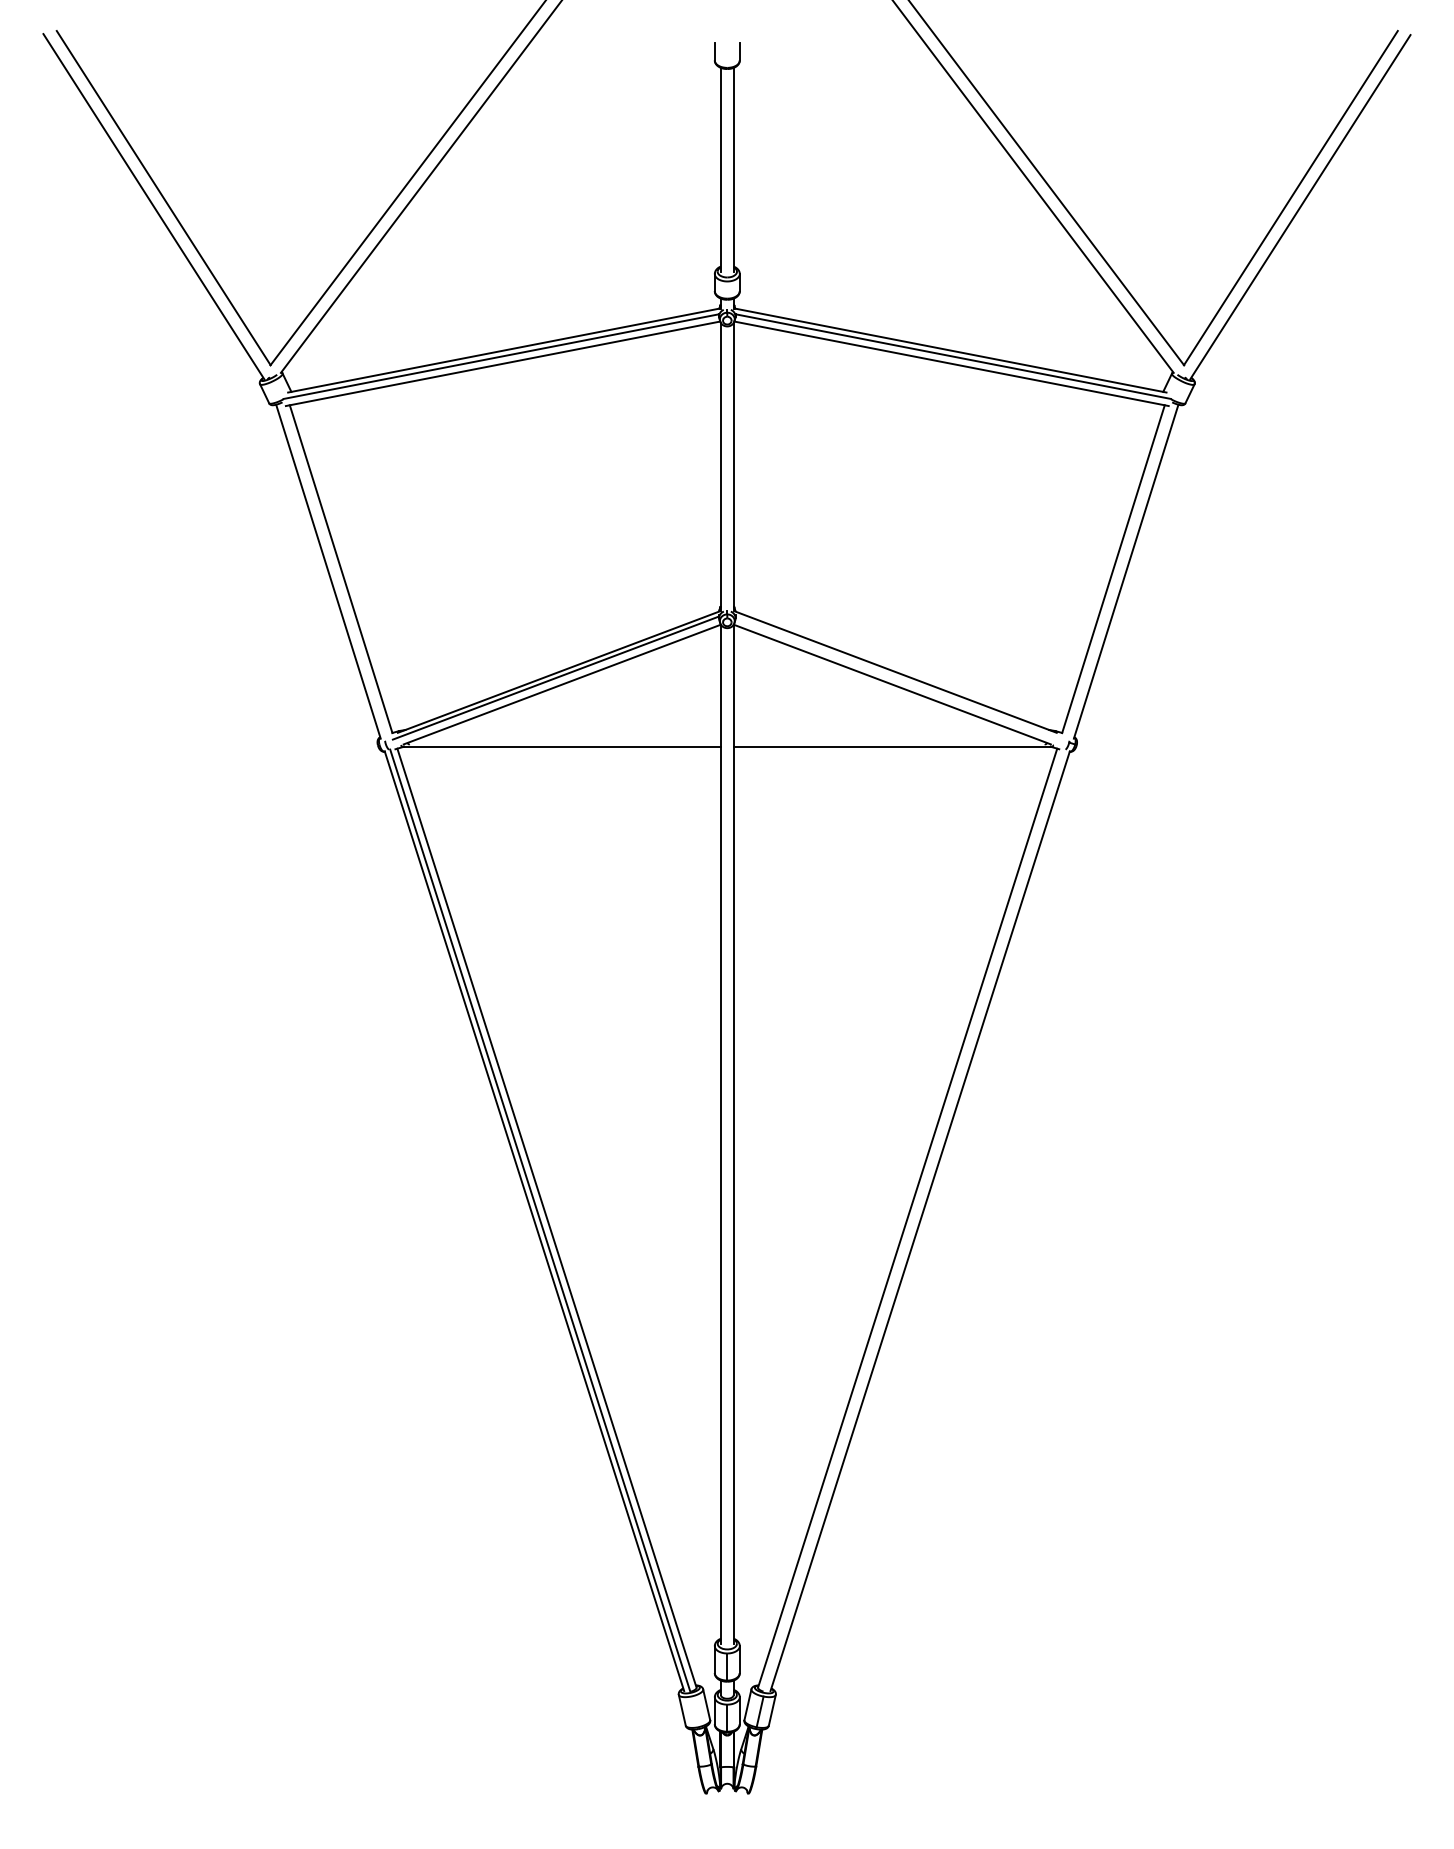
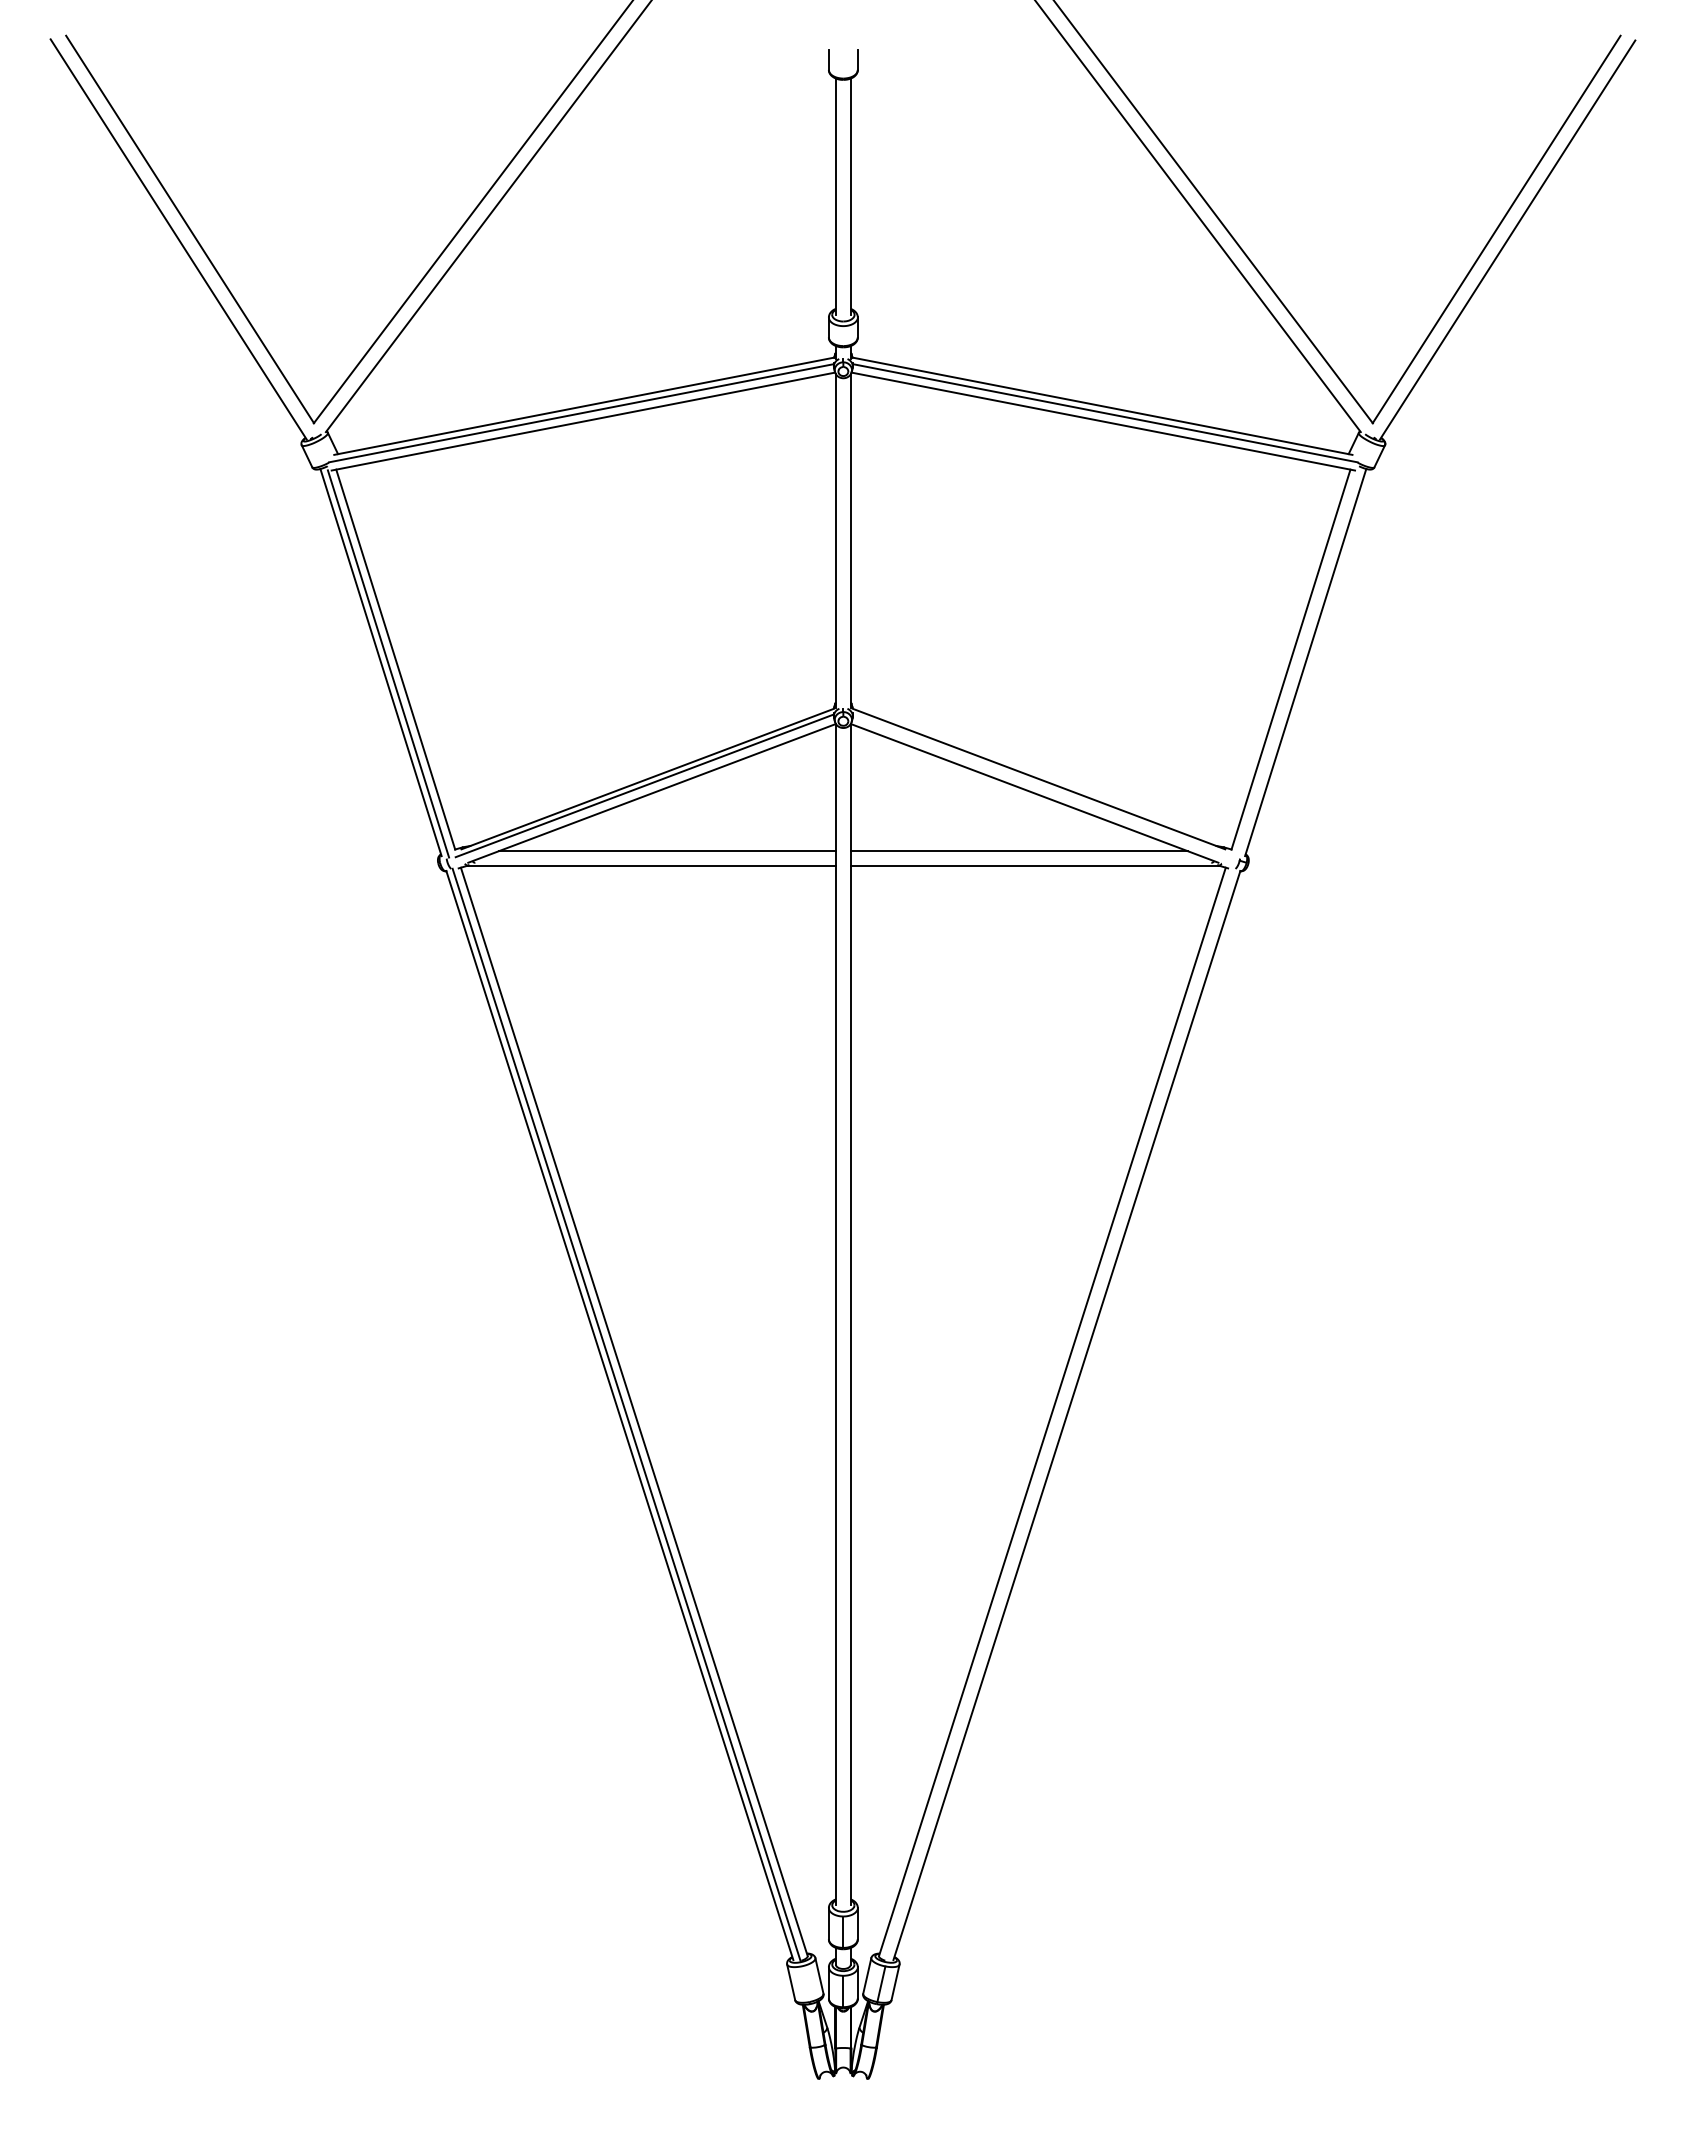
line: (334, 572) -> (388, 663), added
line: (575, 734) -> (667, 851), added
line: (878, 734) -> (1018, 851), added

